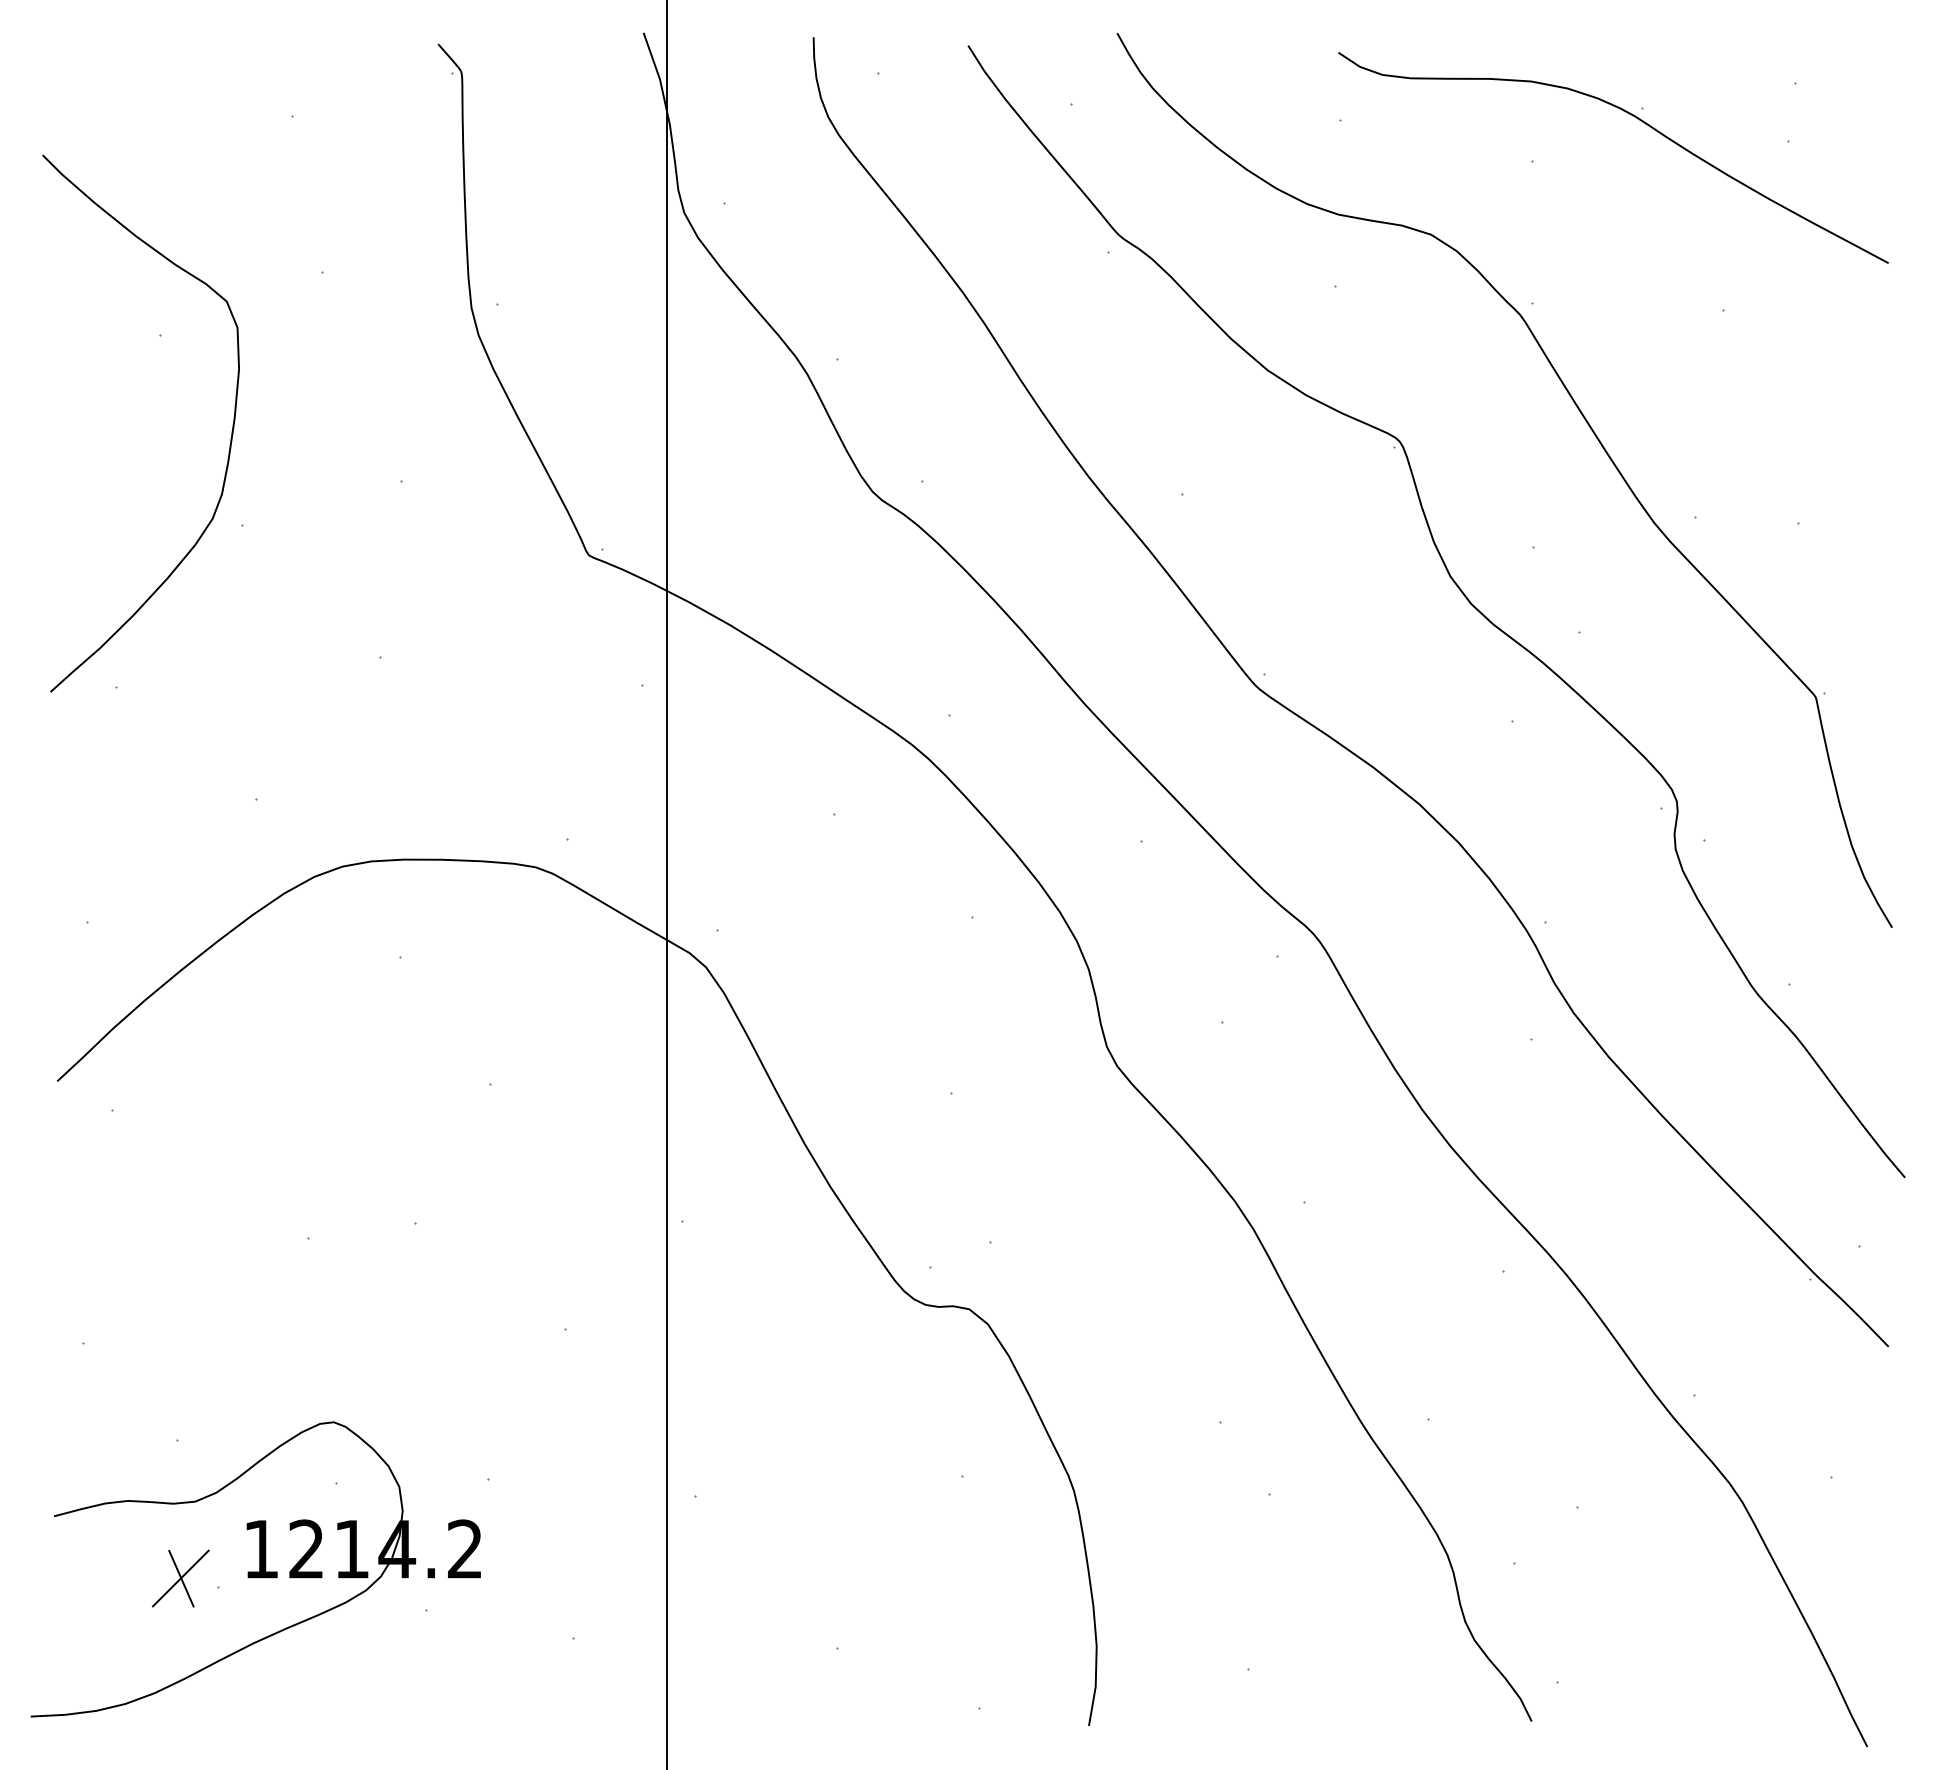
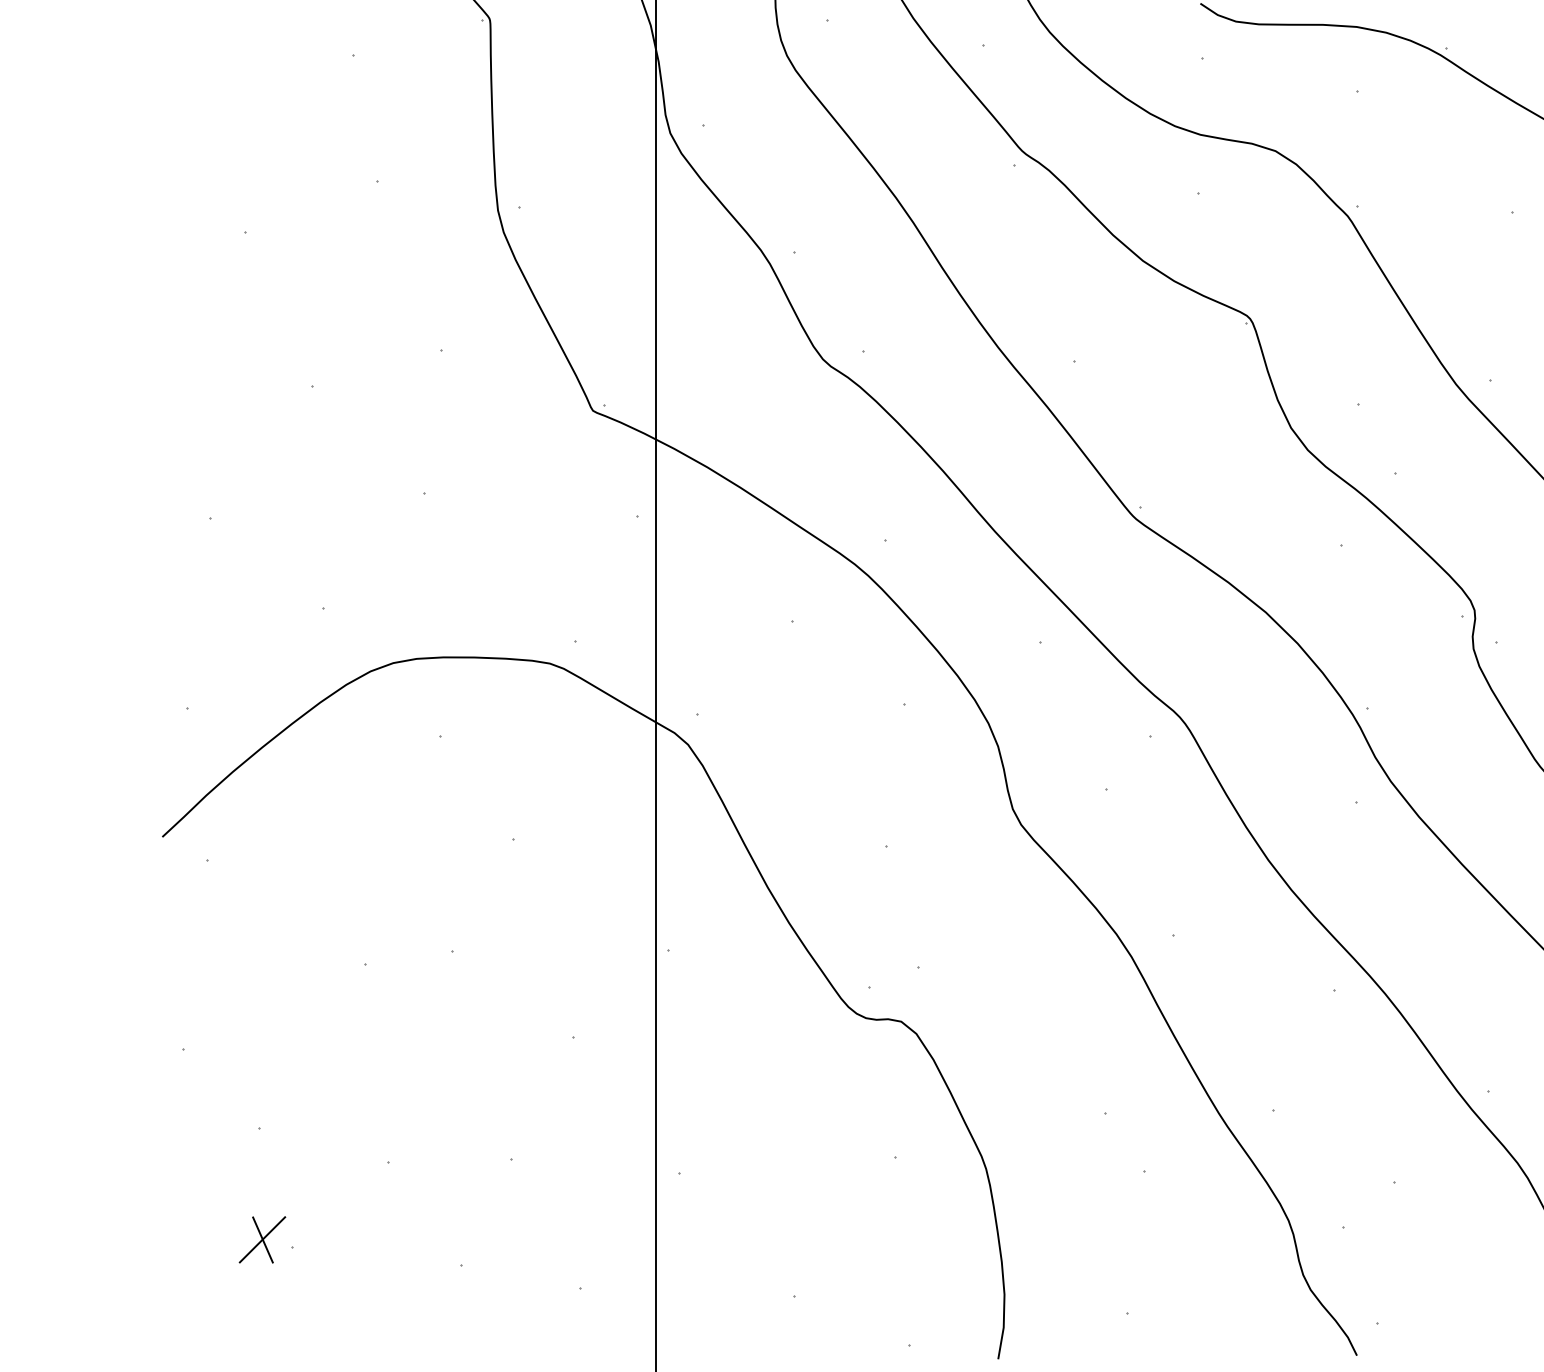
curve: (230, 438) -> (302, 316), removed
part: (255, 1569) -> (322, 1232), removed

